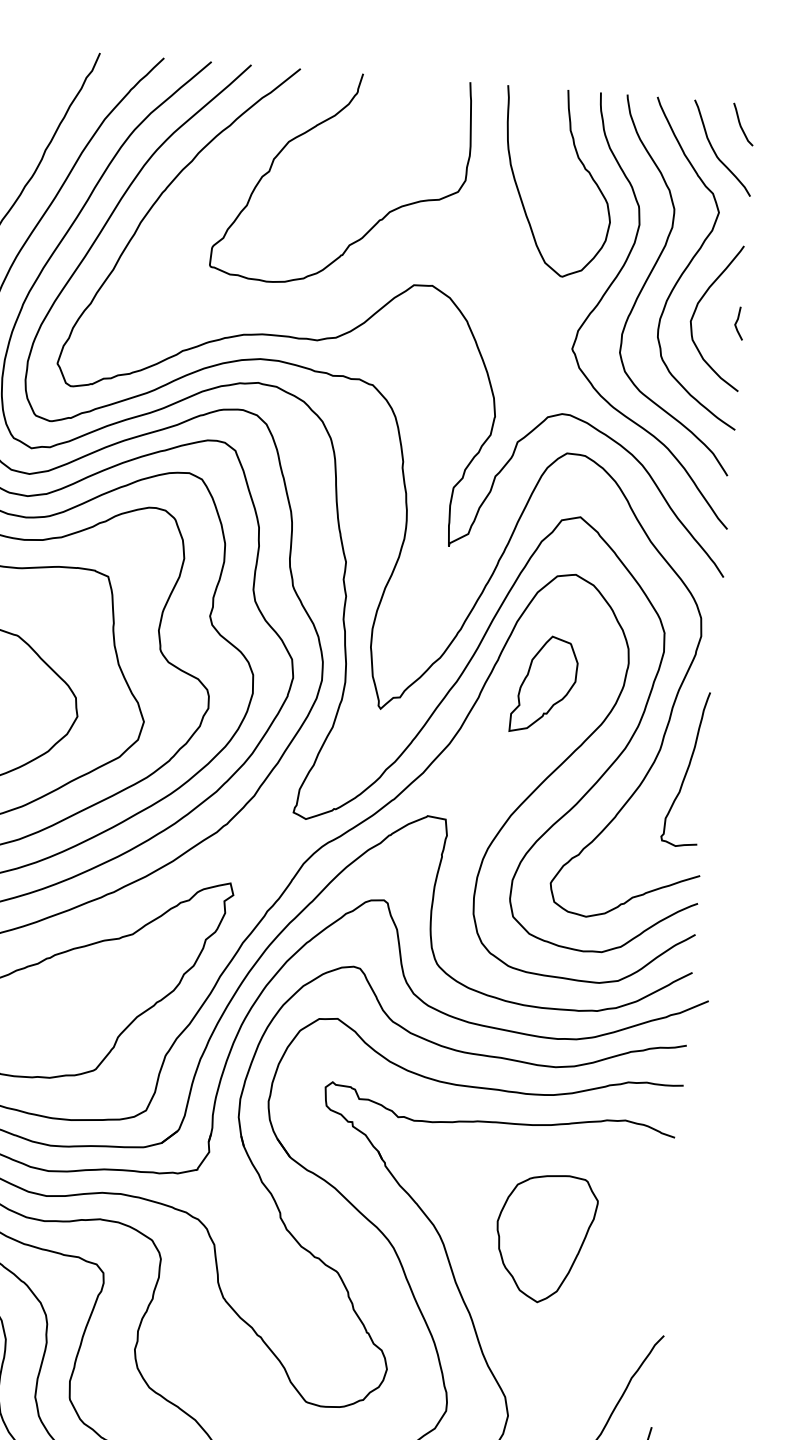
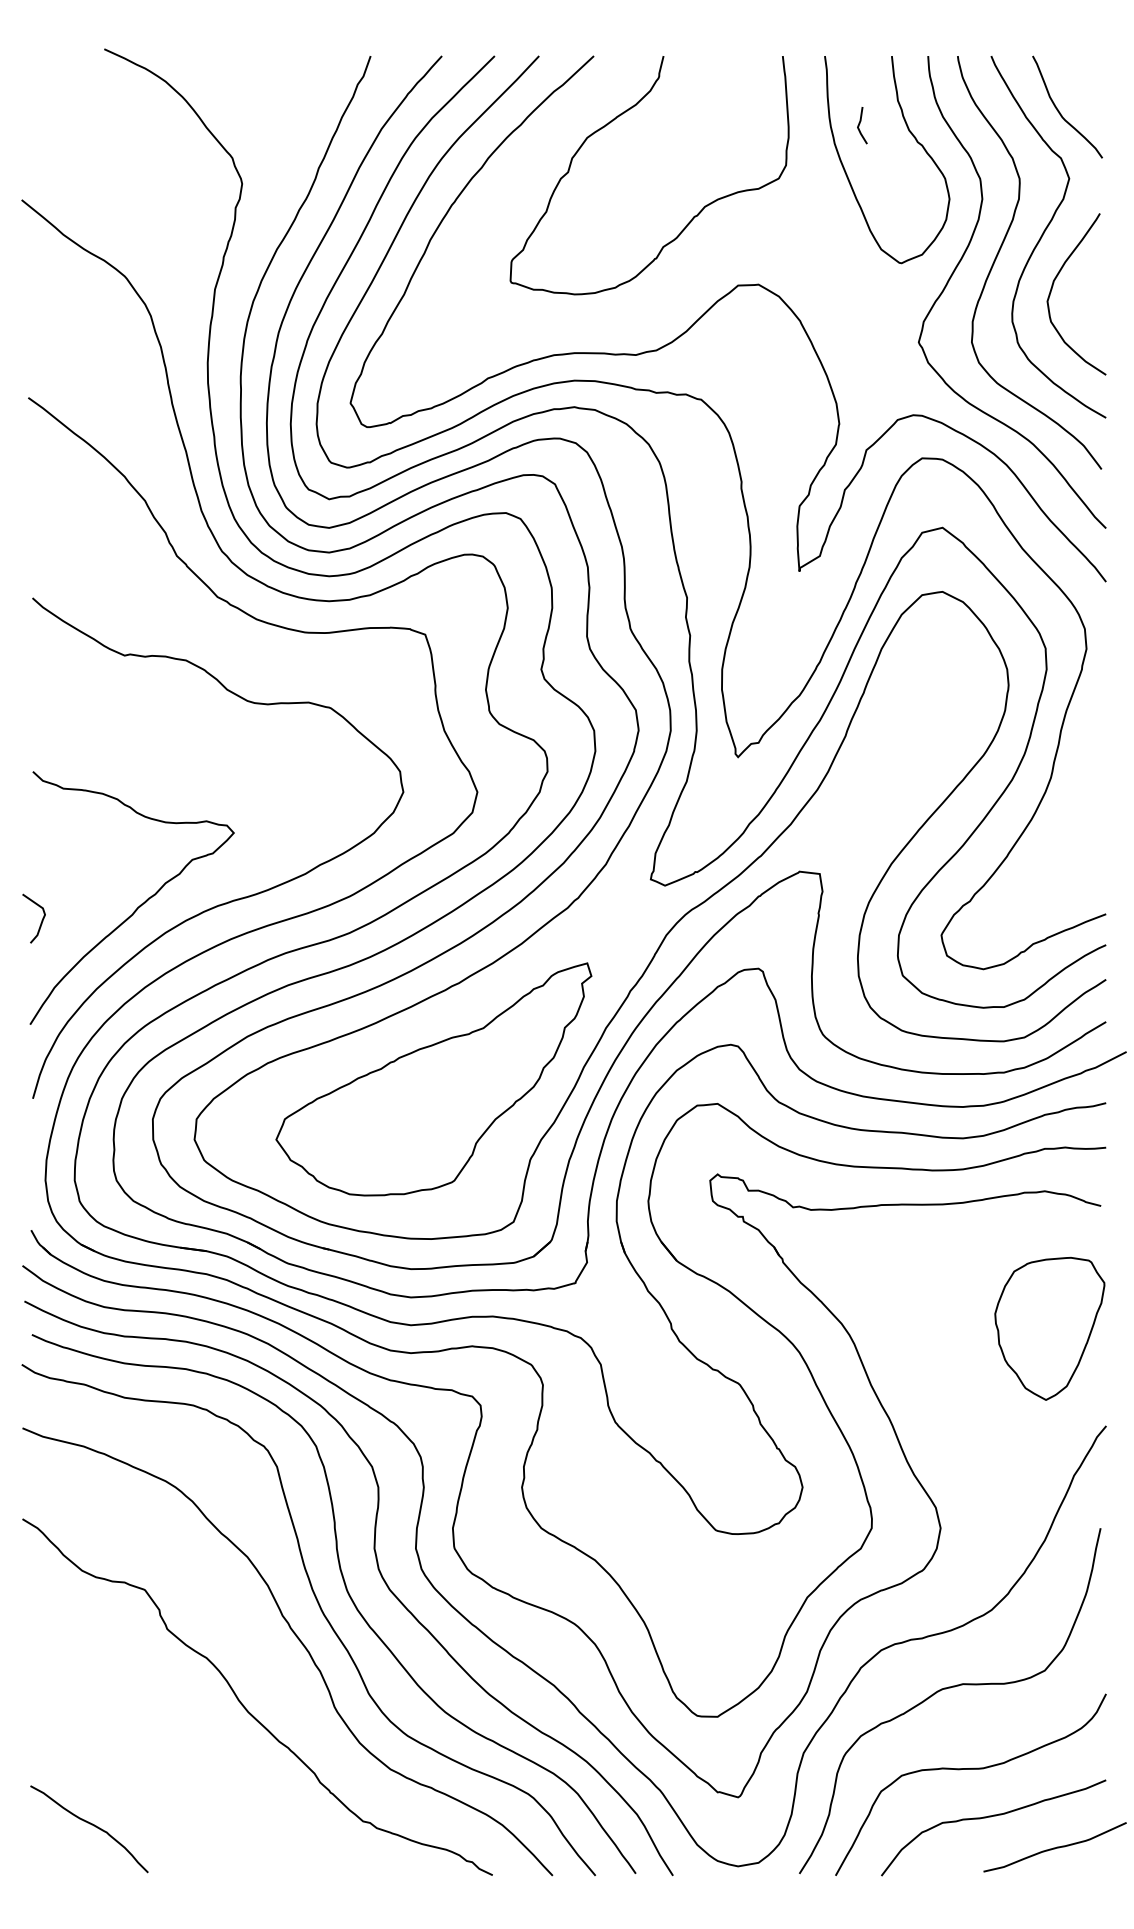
curve: (741, 125) -> (1086, 80), removed
line: (737, 321) -> (860, 123), moved
part: (544, 685) -> (917, 716), removed
curve: (686, 770) -> (1081, 798), removed
part: (545, 1238) -> (1049, 1328), moved

